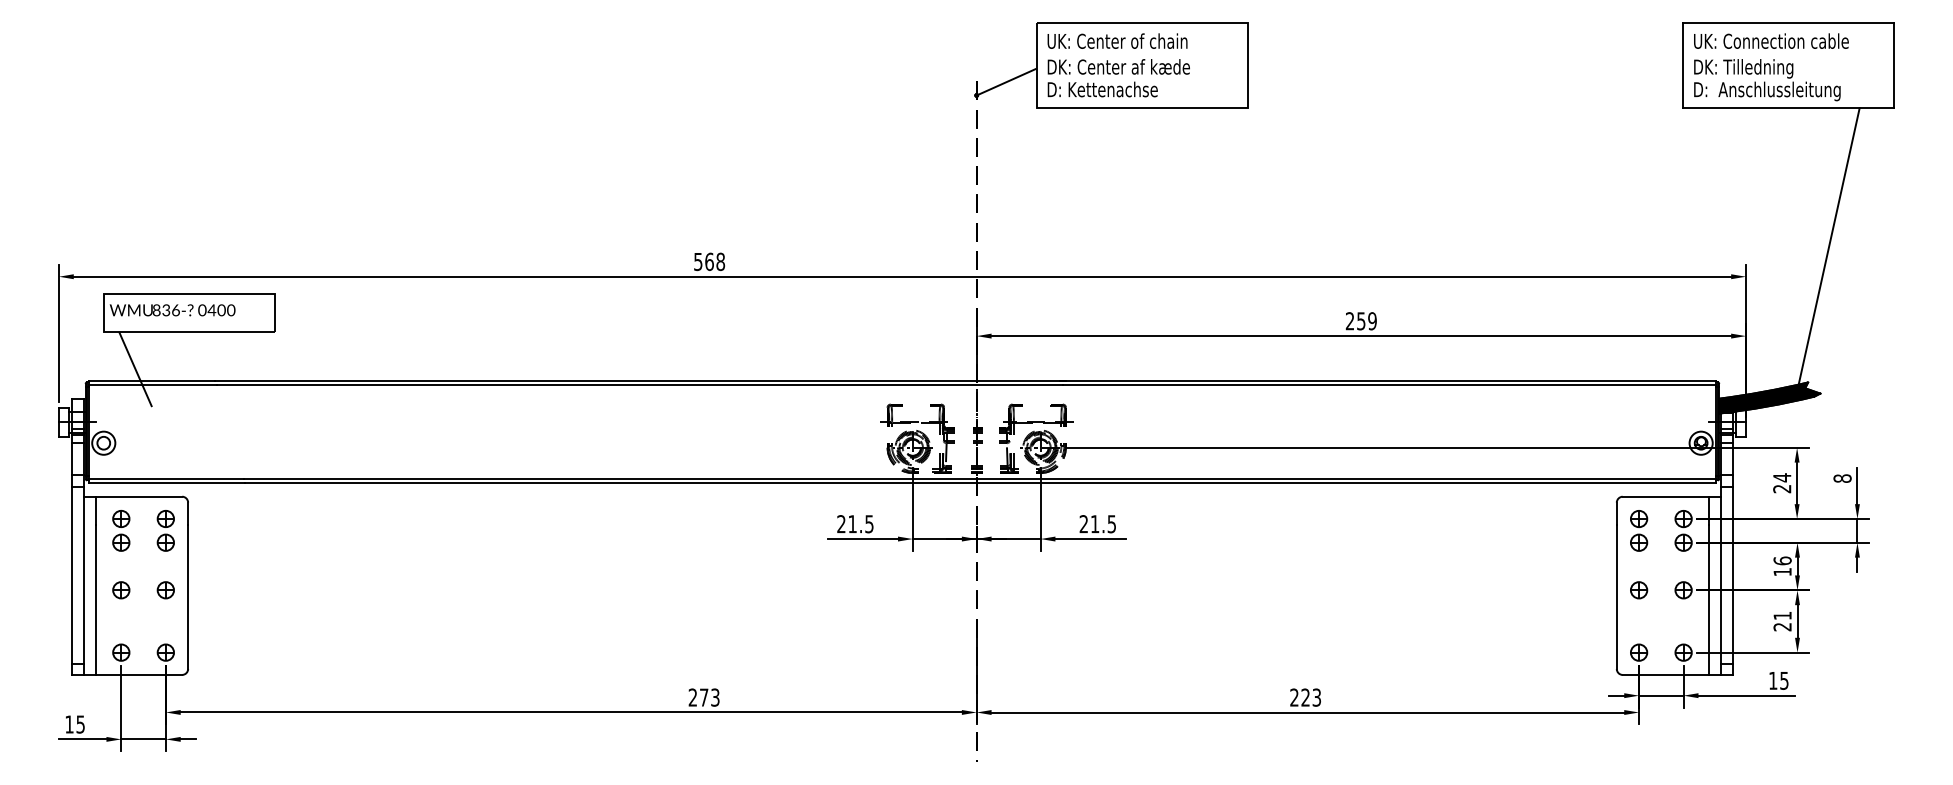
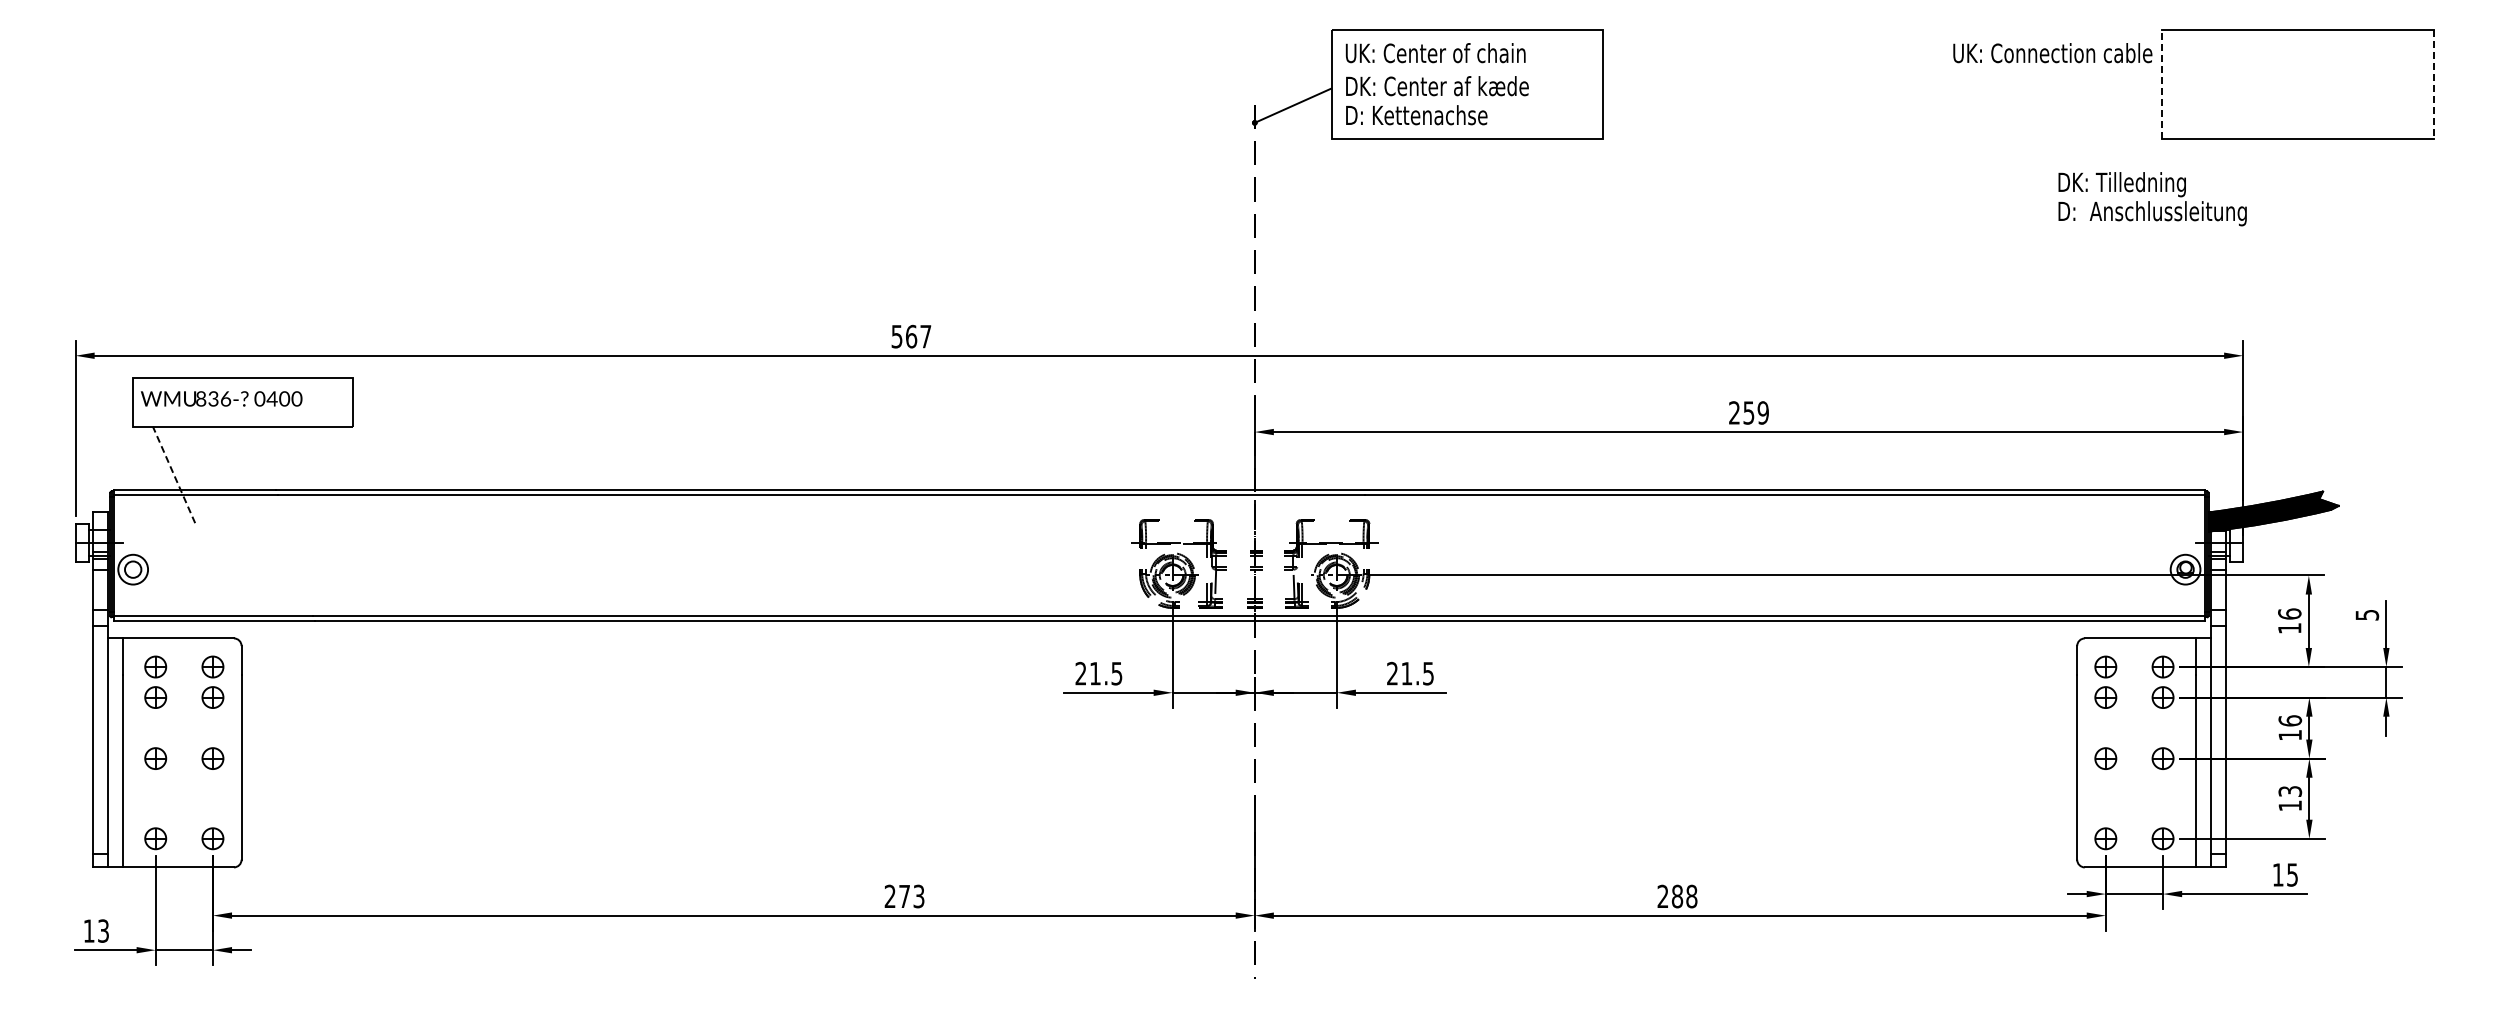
text: (1771, 41) -> (2052, 53), moved
line: (1683, 65) -> (2162, 84), solid -> dashed
line: (1894, 65) -> (2433, 84), solid -> dashed
text: (1767, 80) -> (2152, 199), moved
line: (1828, 248) -> (2349, 319), removed
text: (720, 261) -> (925, 336), 568 -> 567
line: (135, 369) -> (174, 474), solid -> dashed
text: (1842, 478) -> (2367, 614), 8 -> 5
text: (1782, 482) -> (2289, 620), 24 -> 16
text: (1782, 621) -> (2290, 798), 21 -> 13
text: (1311, 697) -> (1684, 896), 223 -> 288
text: (80, 724) -> (103, 930), 15 -> 13

